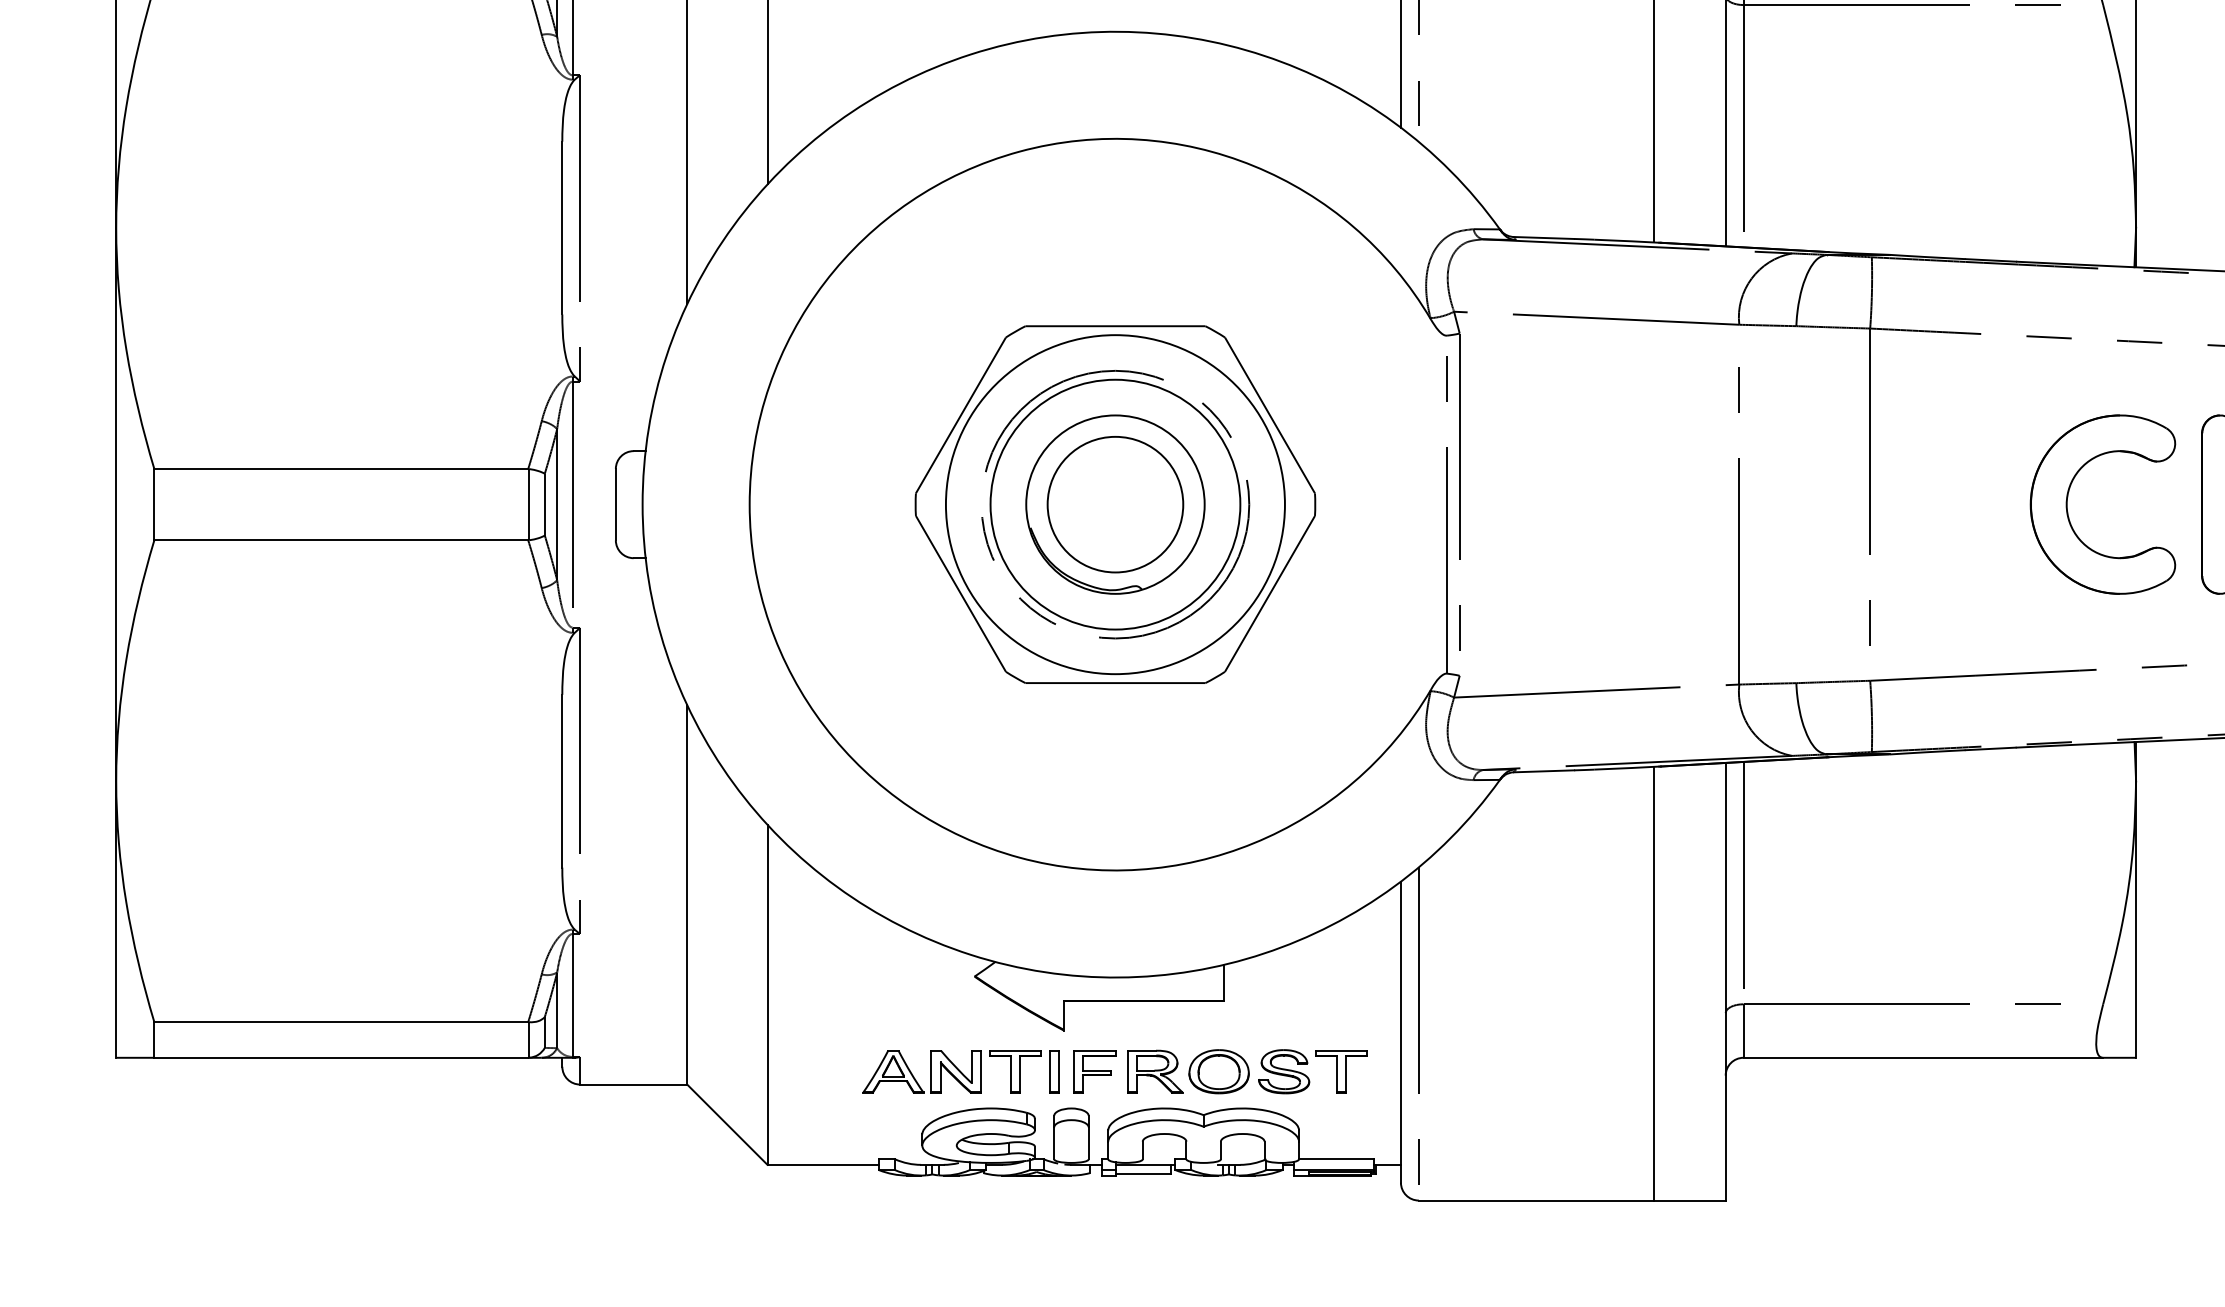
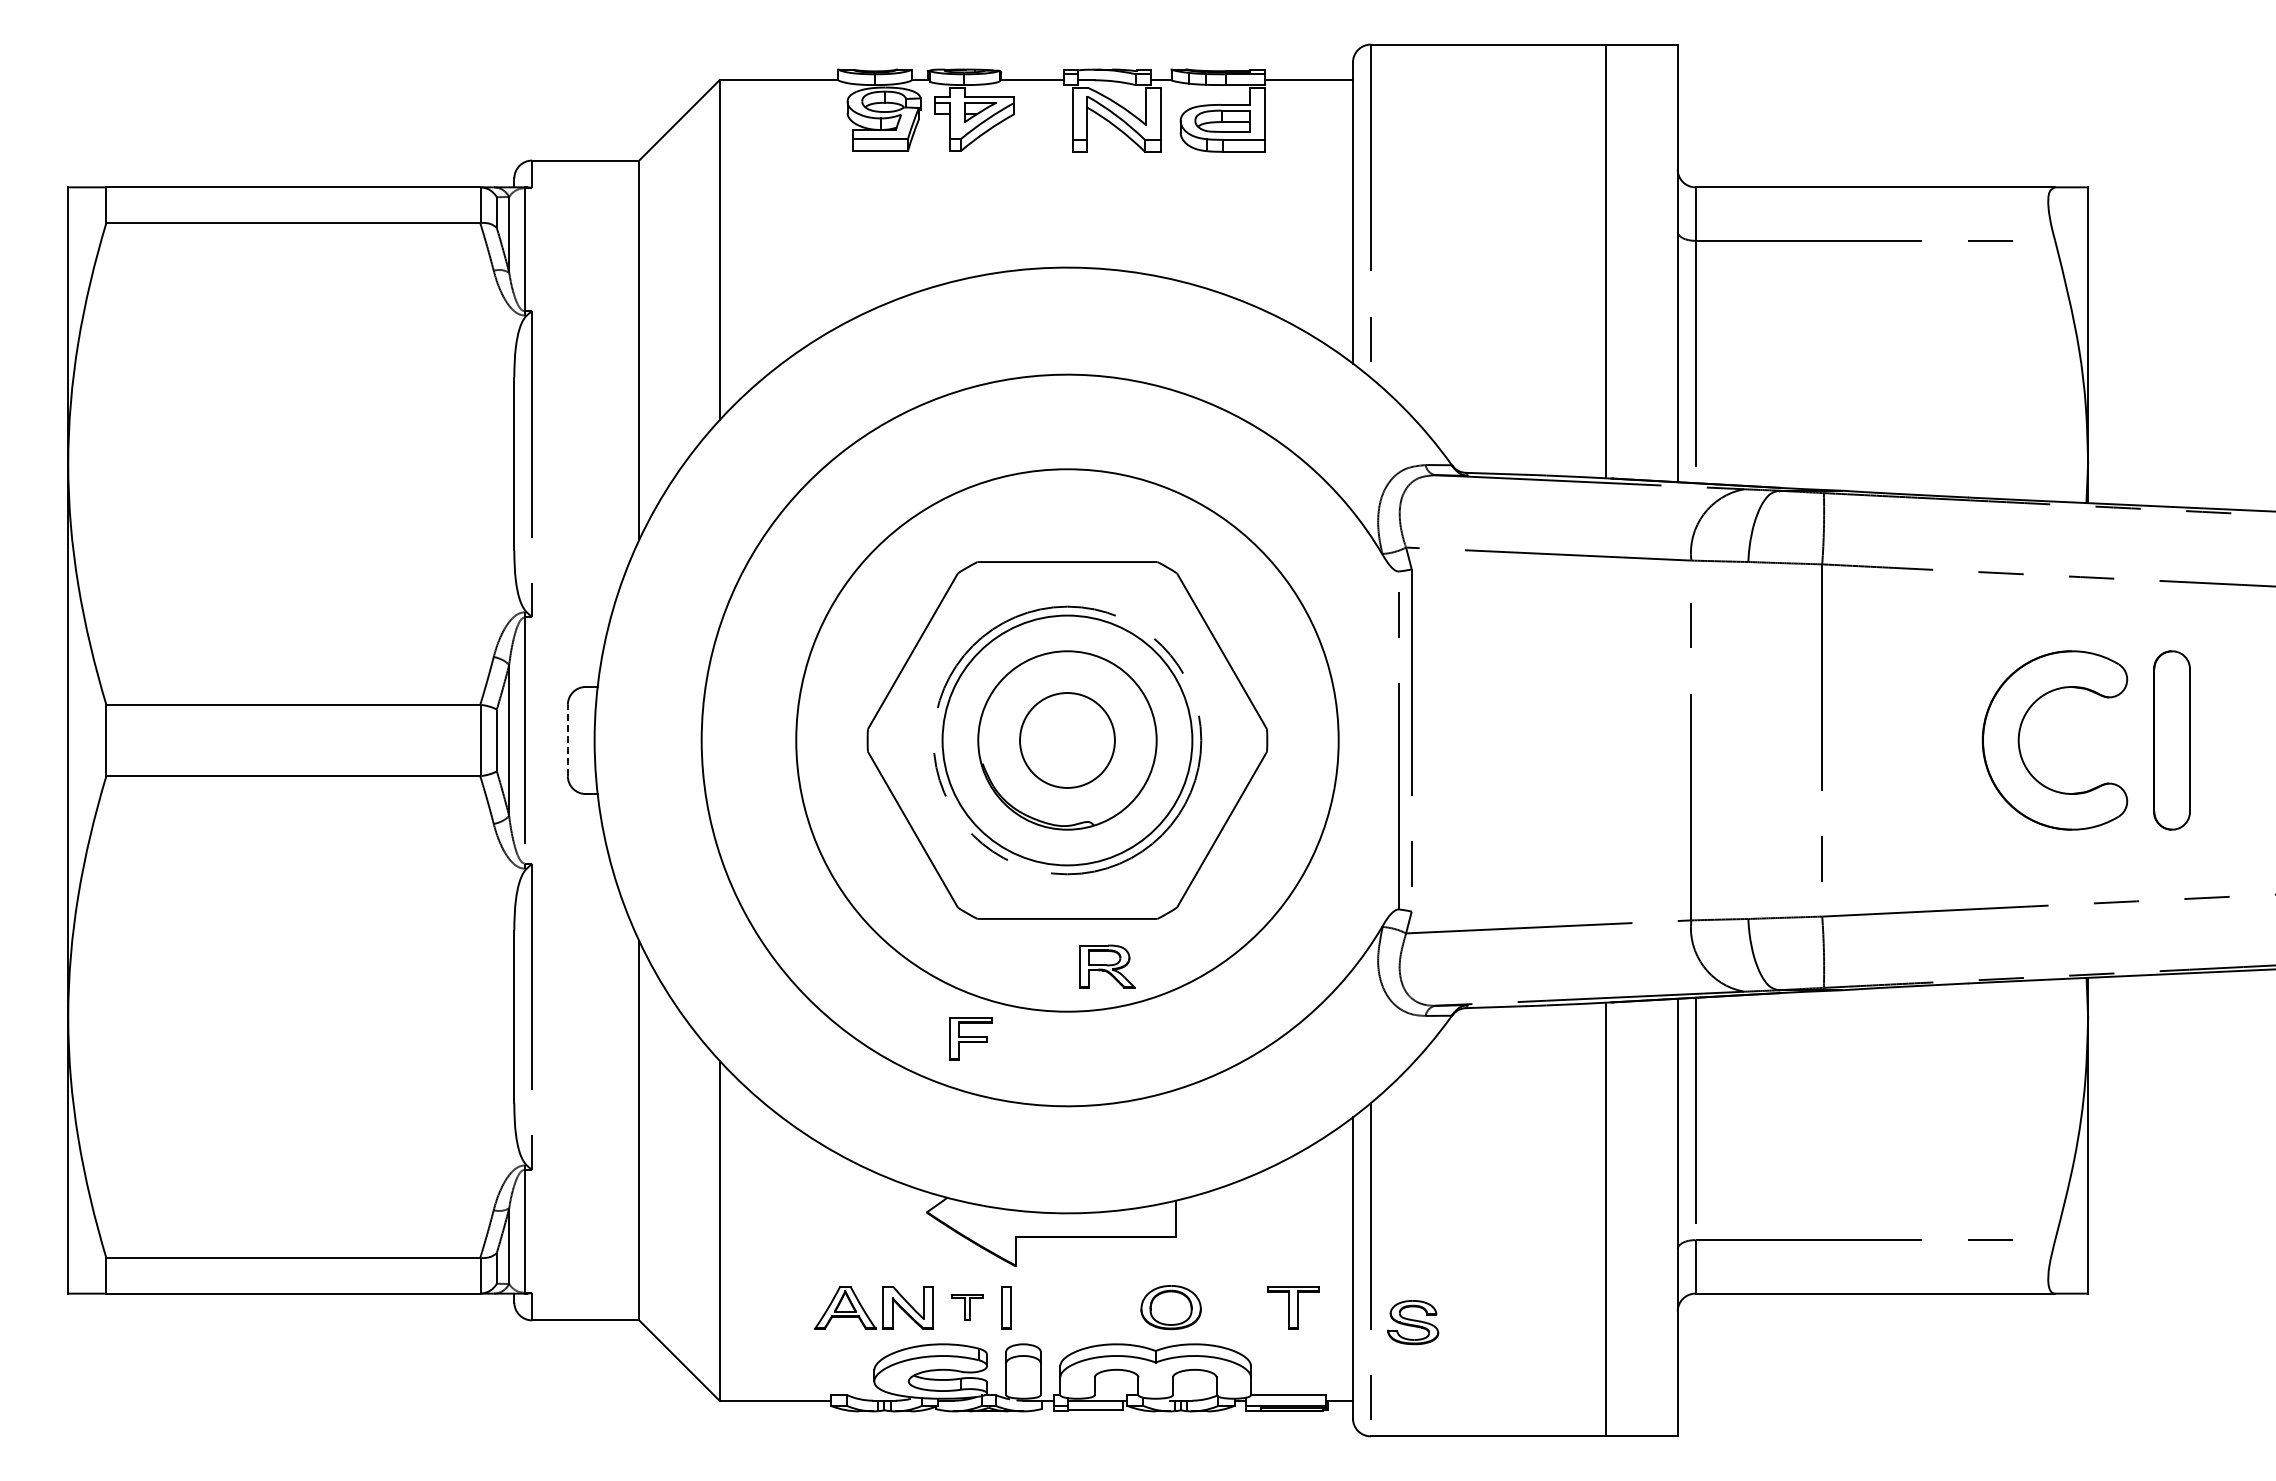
line: (615, 504) -> (567, 740), solid -> dashed
circle: (1114, 504) -> (1066, 740), size x1.6
circle: (1115, 504) -> (1067, 740), size x0.7
part: (1015, 1071) -> (967, 1307), size x0.6
part: (1094, 1071) -> (970, 1038), moved
part: (1155, 1071) -> (1107, 966), moved
part: (1284, 1071) -> (1413, 1322), moved

